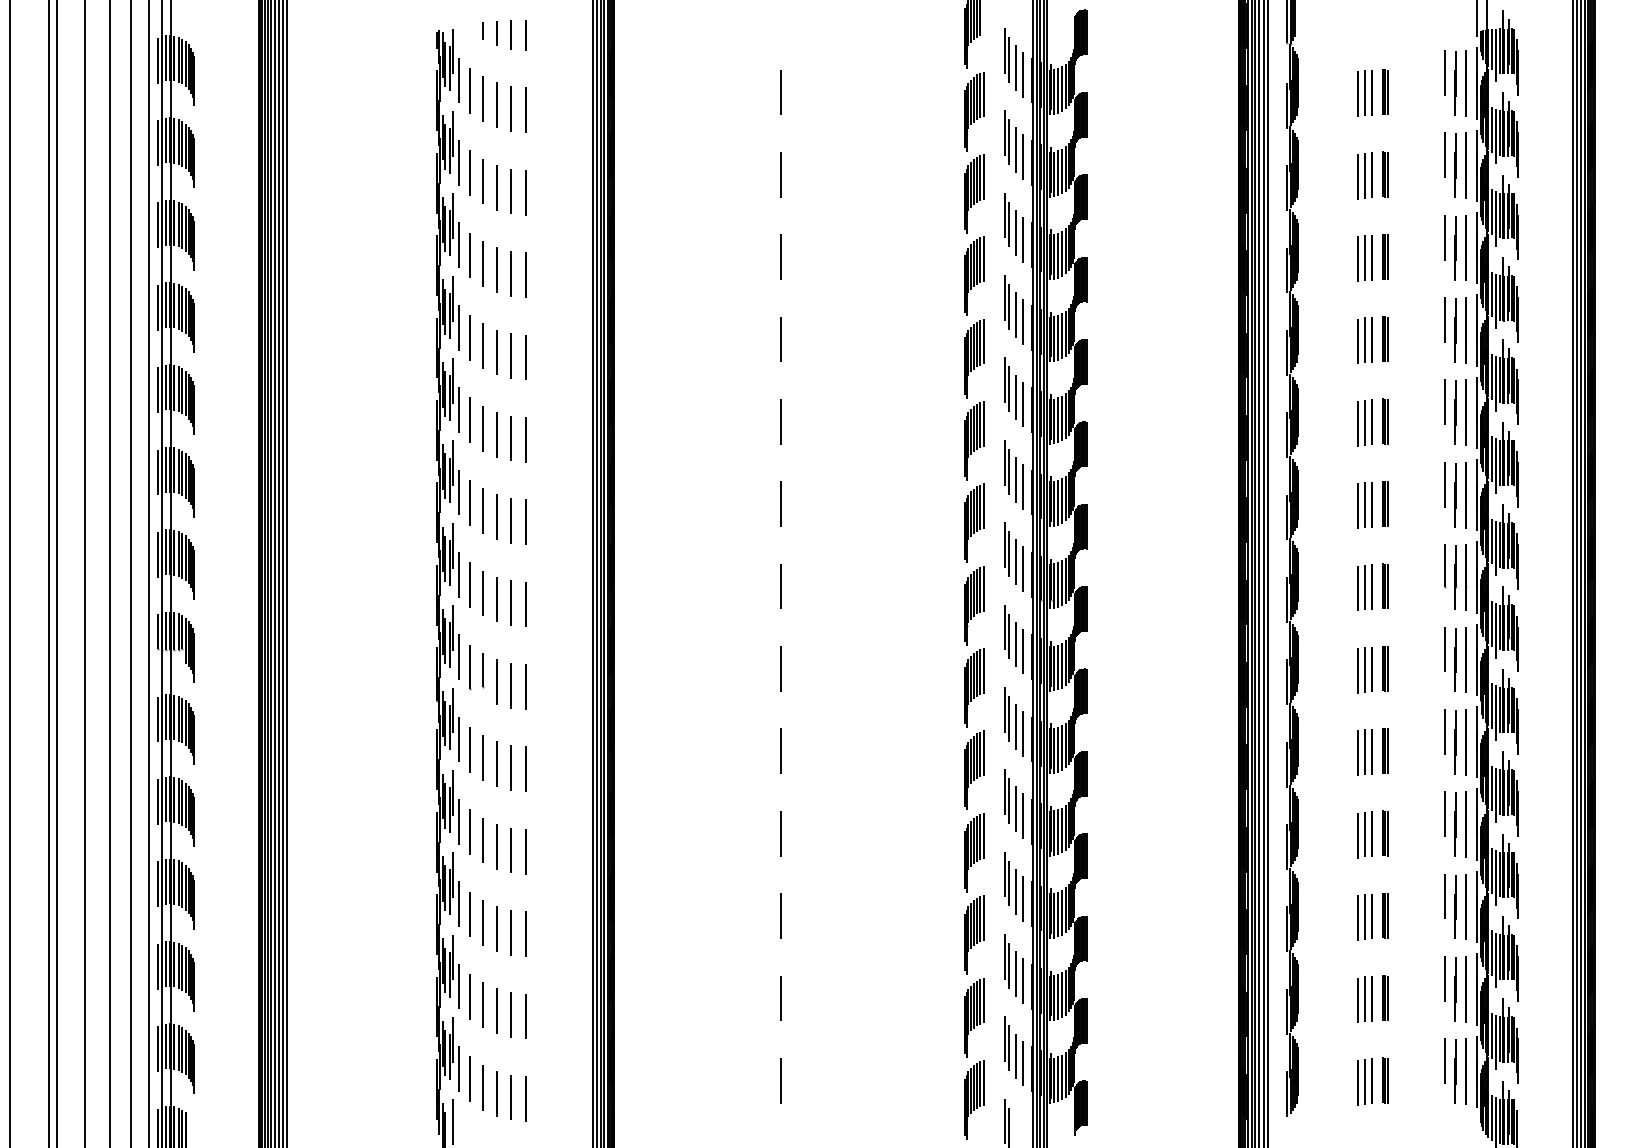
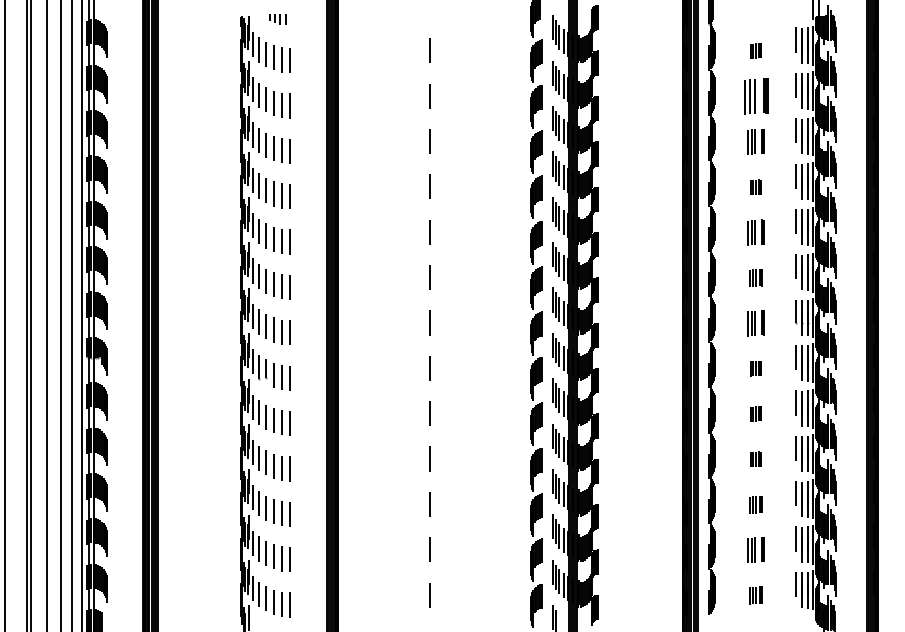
part: (503, 35) -> (277, 19), size x0.7
part: (1371, 91) -> (755, 50), size x0.6
part: (1371, 175) -> (755, 96), size x1.4
part: (1371, 340) -> (755, 187), size x0.6
part: (1371, 504) -> (755, 277), size x0.7
part: (1371, 669) -> (755, 368), size x0.6
part: (1371, 751) -> (755, 413), size x0.6
part: (1371, 834) -> (755, 459), size x0.6
part: (1371, 916) -> (755, 504), size x0.7
part: (1371, 1081) -> (755, 595), size x0.7

